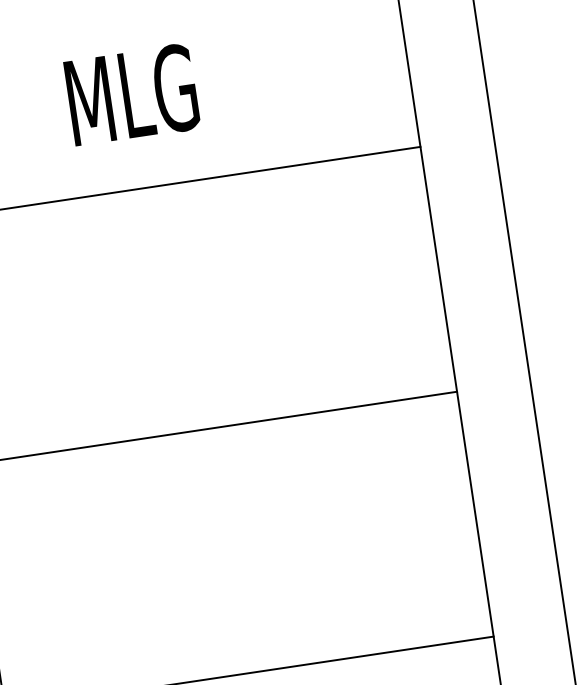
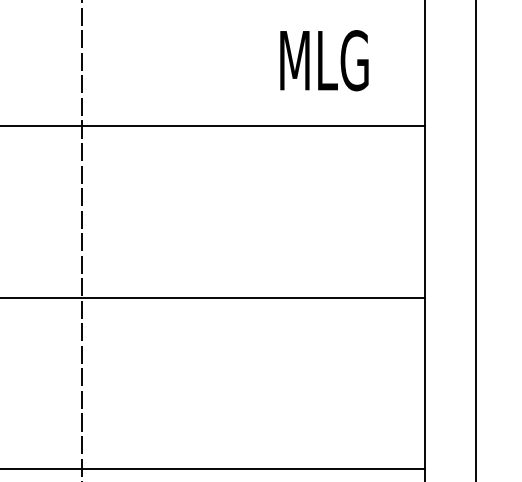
text: (132, 94) -> (324, 60), moved

